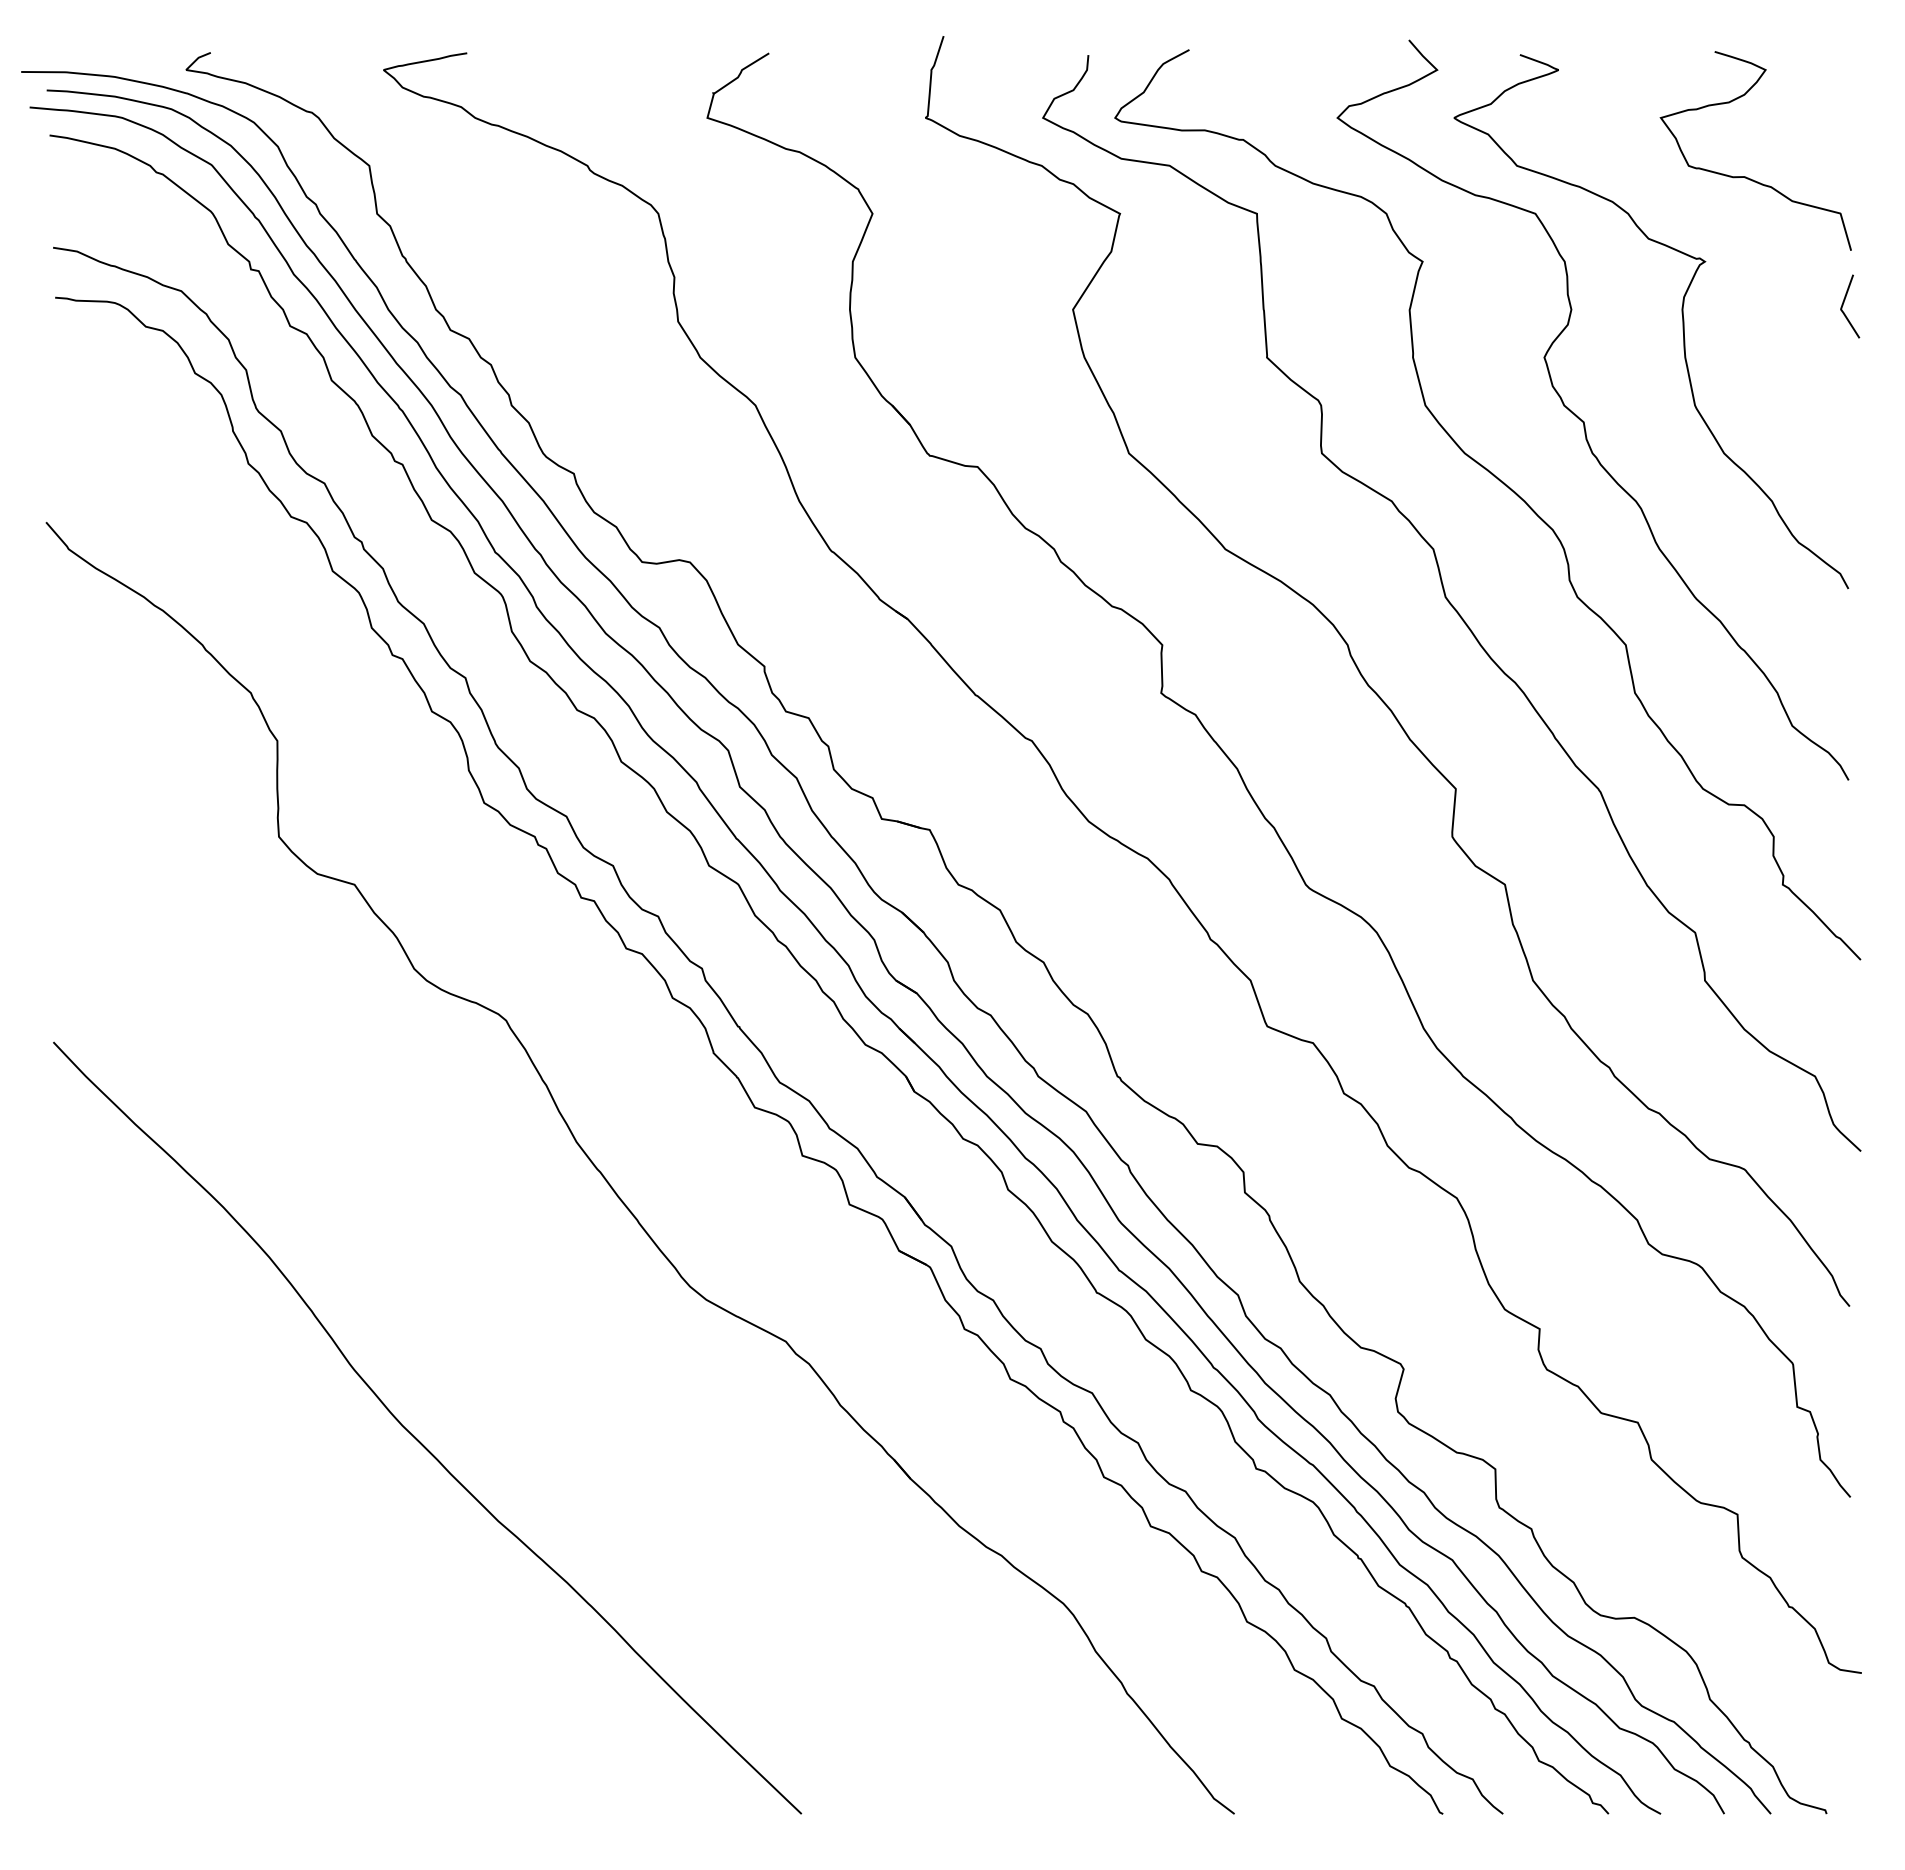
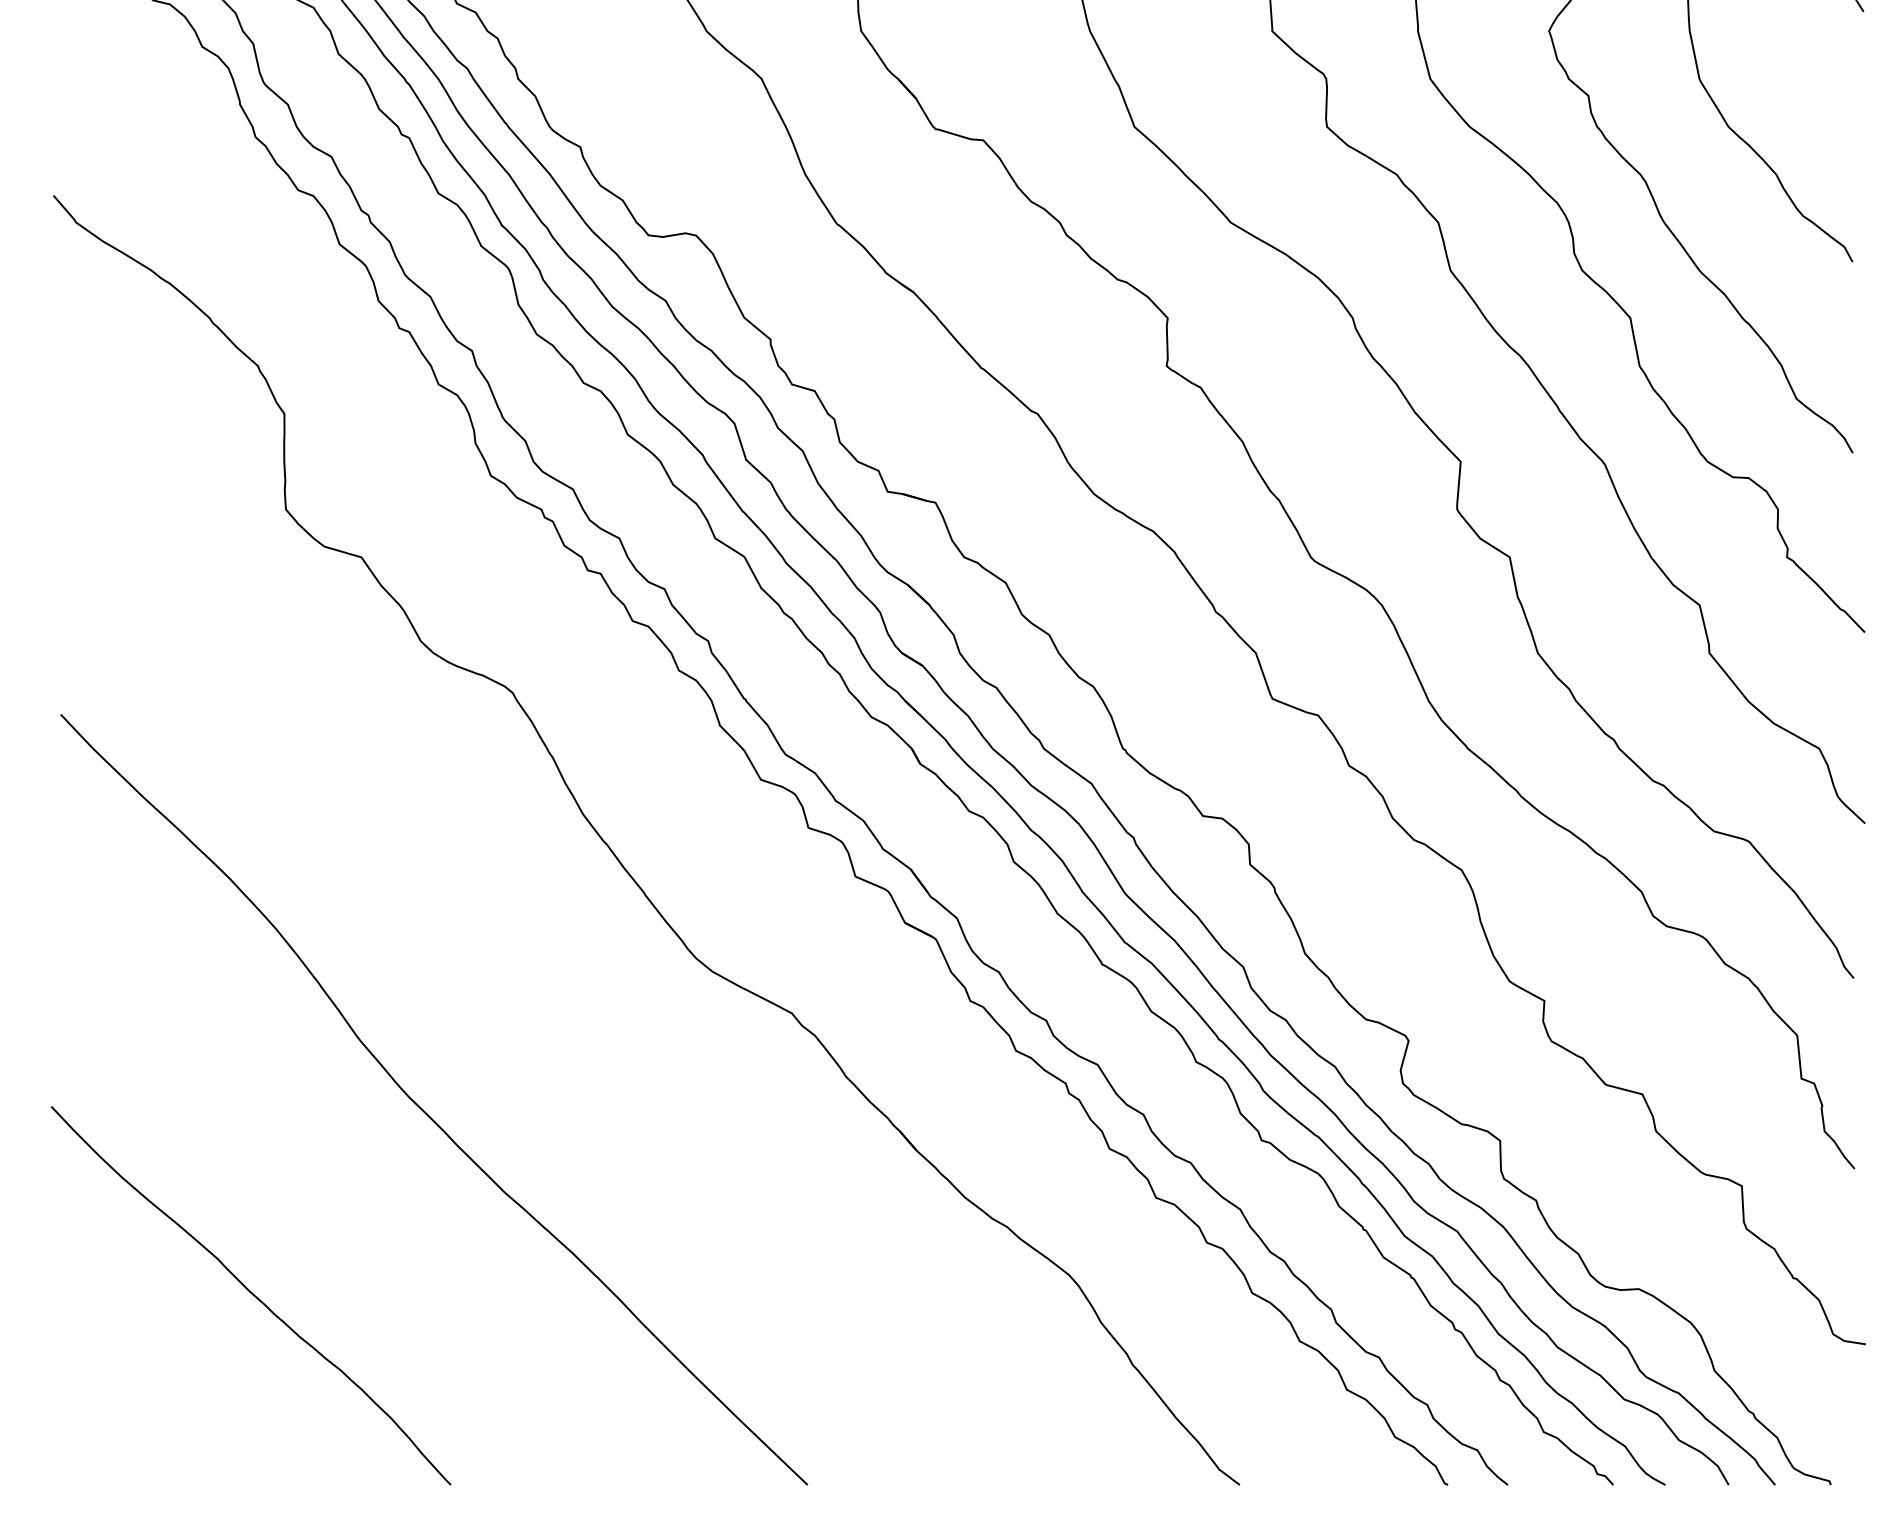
curve: (244, 1623) -> (251, 1294), added

